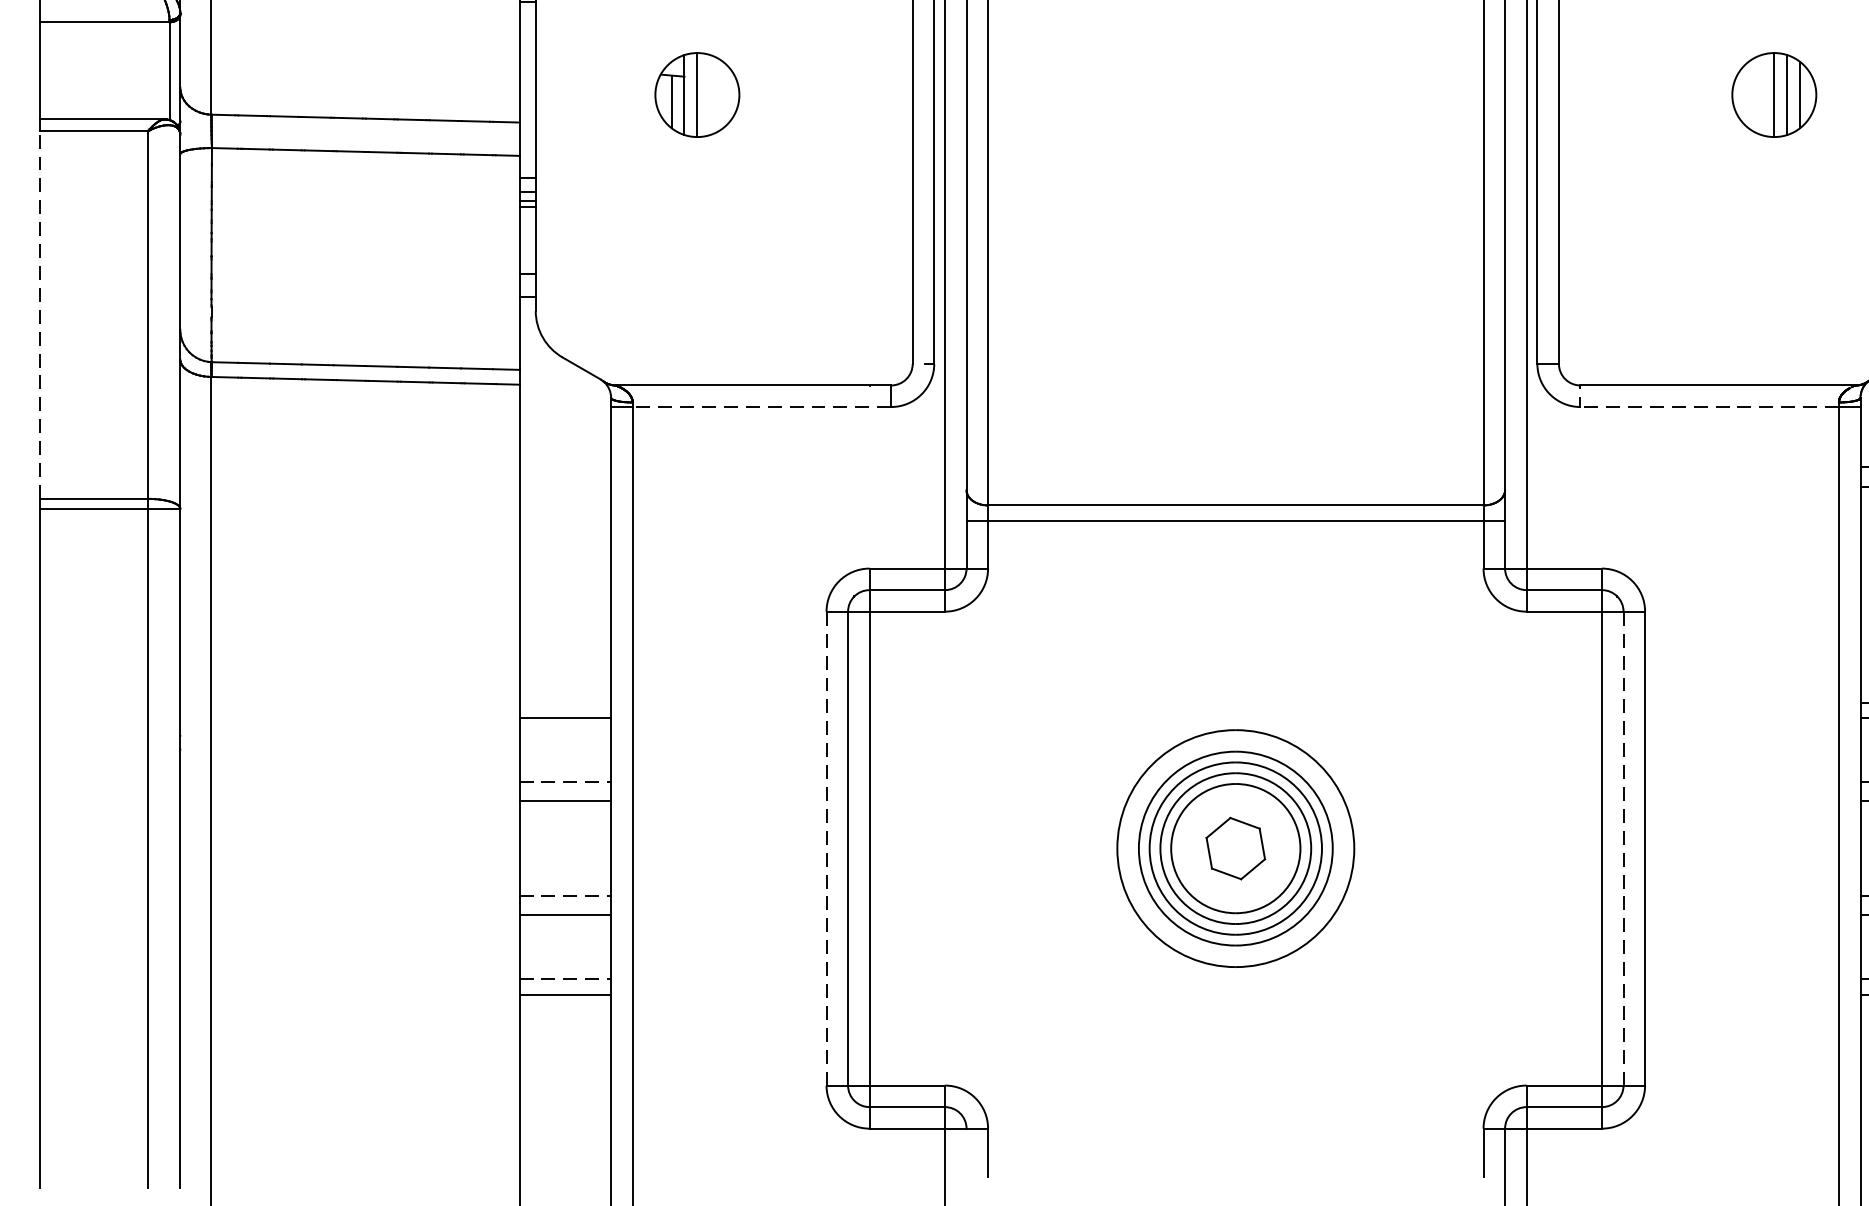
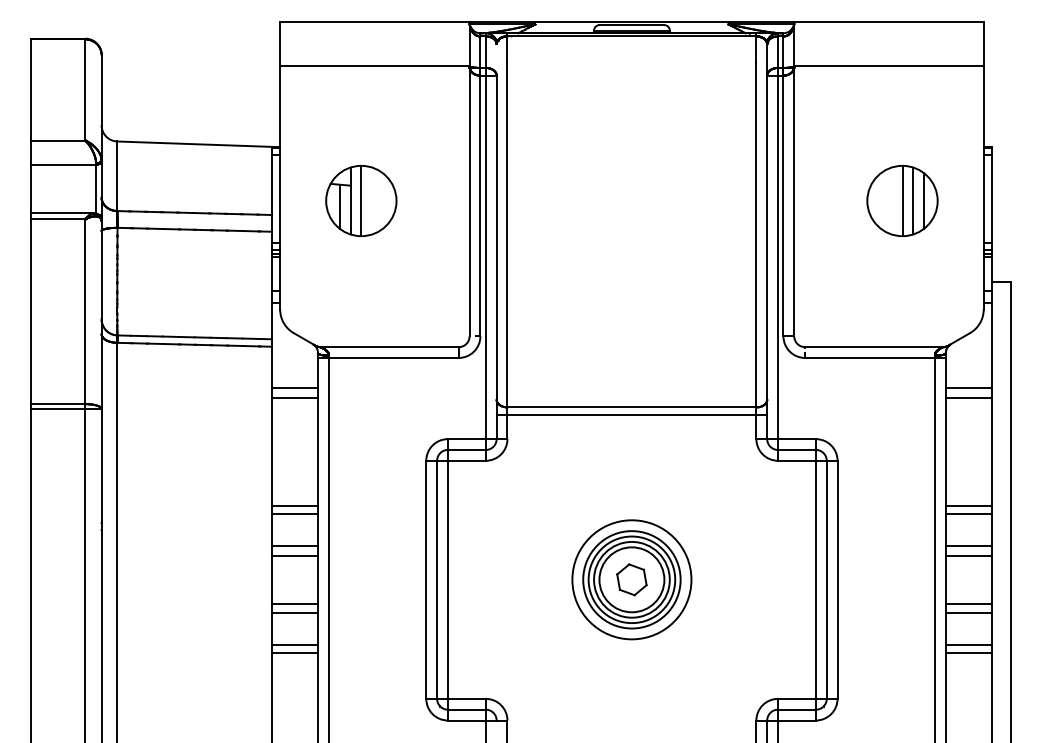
part: (697, 95) -> (361, 201), size x1.67
part: (1774, 95) -> (902, 201), size x1.67
line: (40, 314) -> (31, 311), dashed -> solid
line: (761, 406) -> (393, 357), dashed -> solid
line: (1710, 406) -> (870, 357), dashed -> solid
line: (566, 465) -> (295, 387), added
line: (566, 487) -> (295, 398), added
line: (566, 702) -> (295, 506), added
line: (566, 782) -> (295, 546), dashed -> solid
line: (826, 847) -> (426, 579), dashed -> solid
line: (1623, 847) -> (826, 579), dashed -> solid
line: (566, 895) -> (295, 603), dashed -> solid
line: (566, 979) -> (295, 645), dashed -> solid

